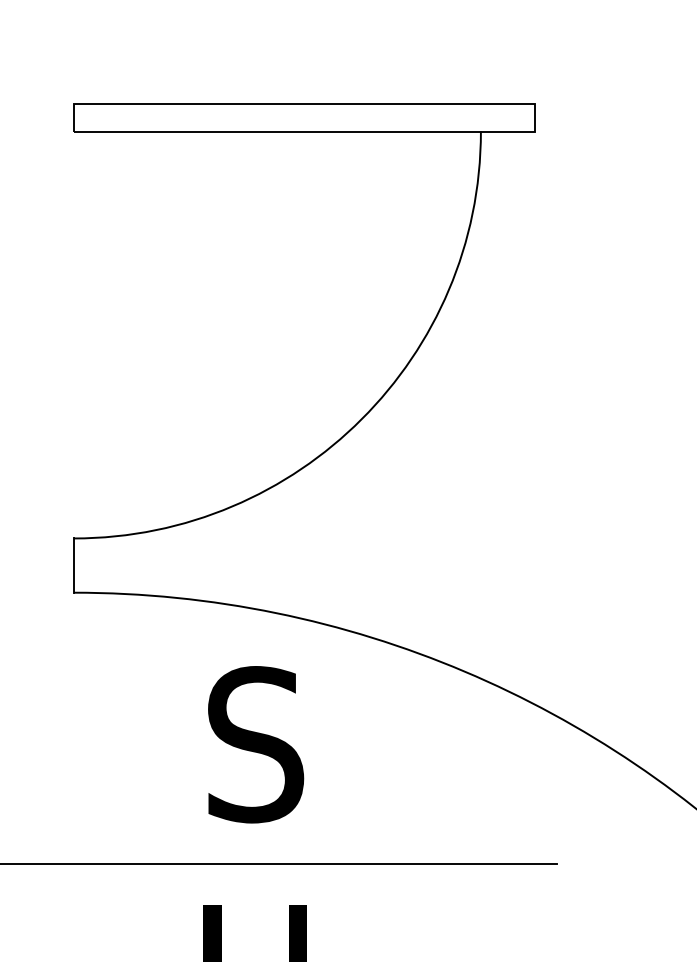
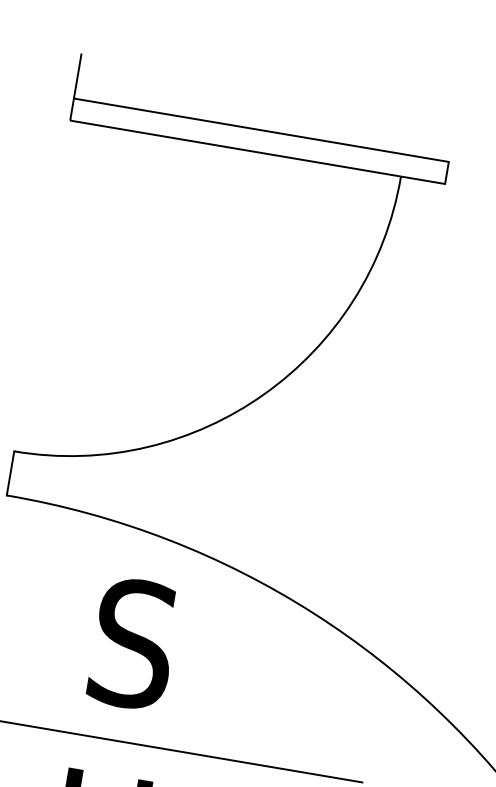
line: (73, 77) -> (77, 76), added

